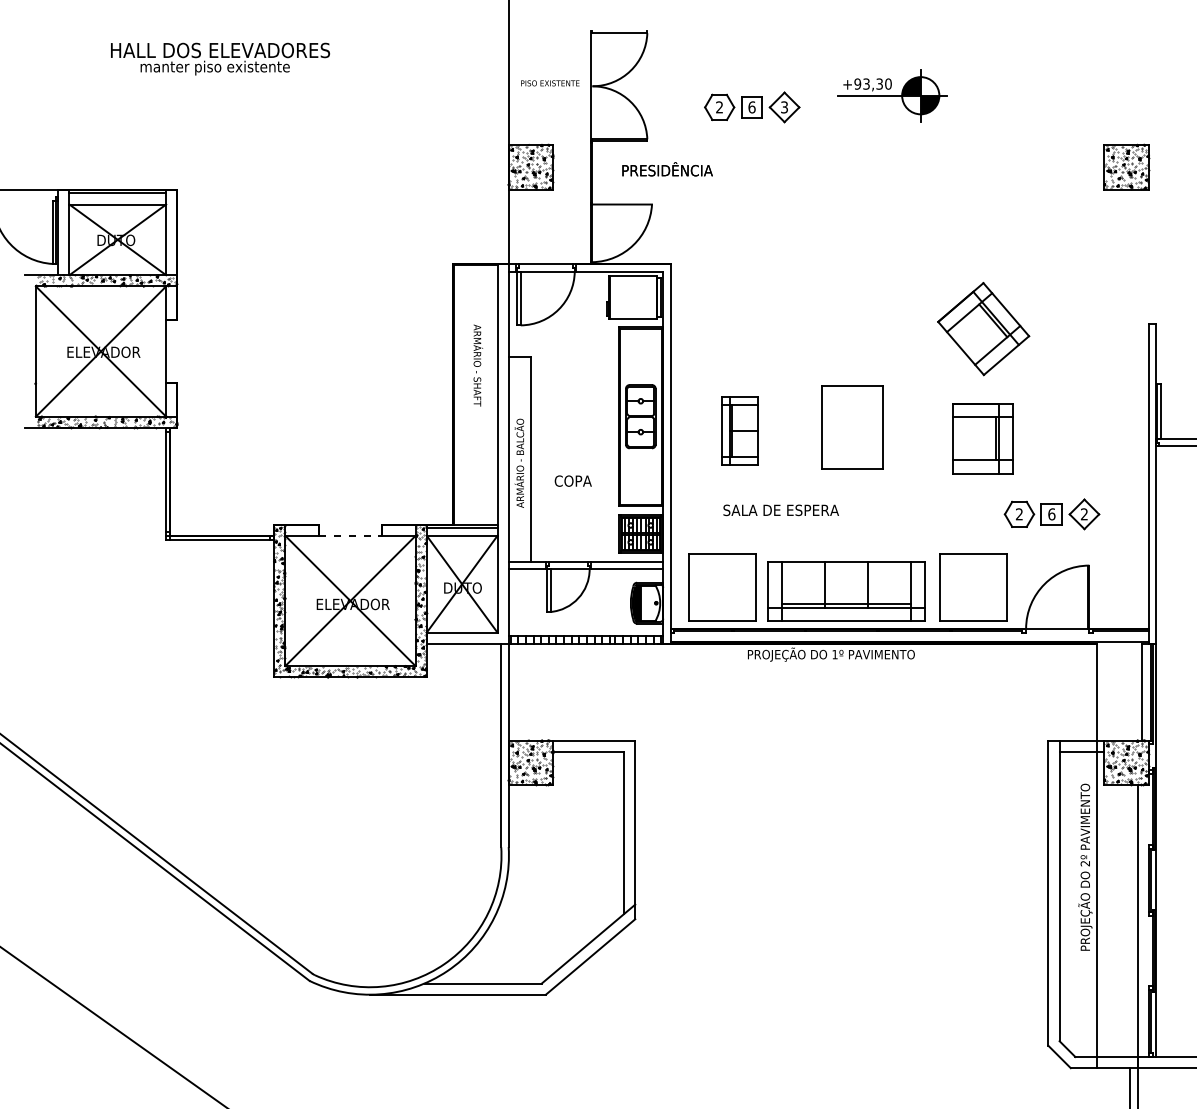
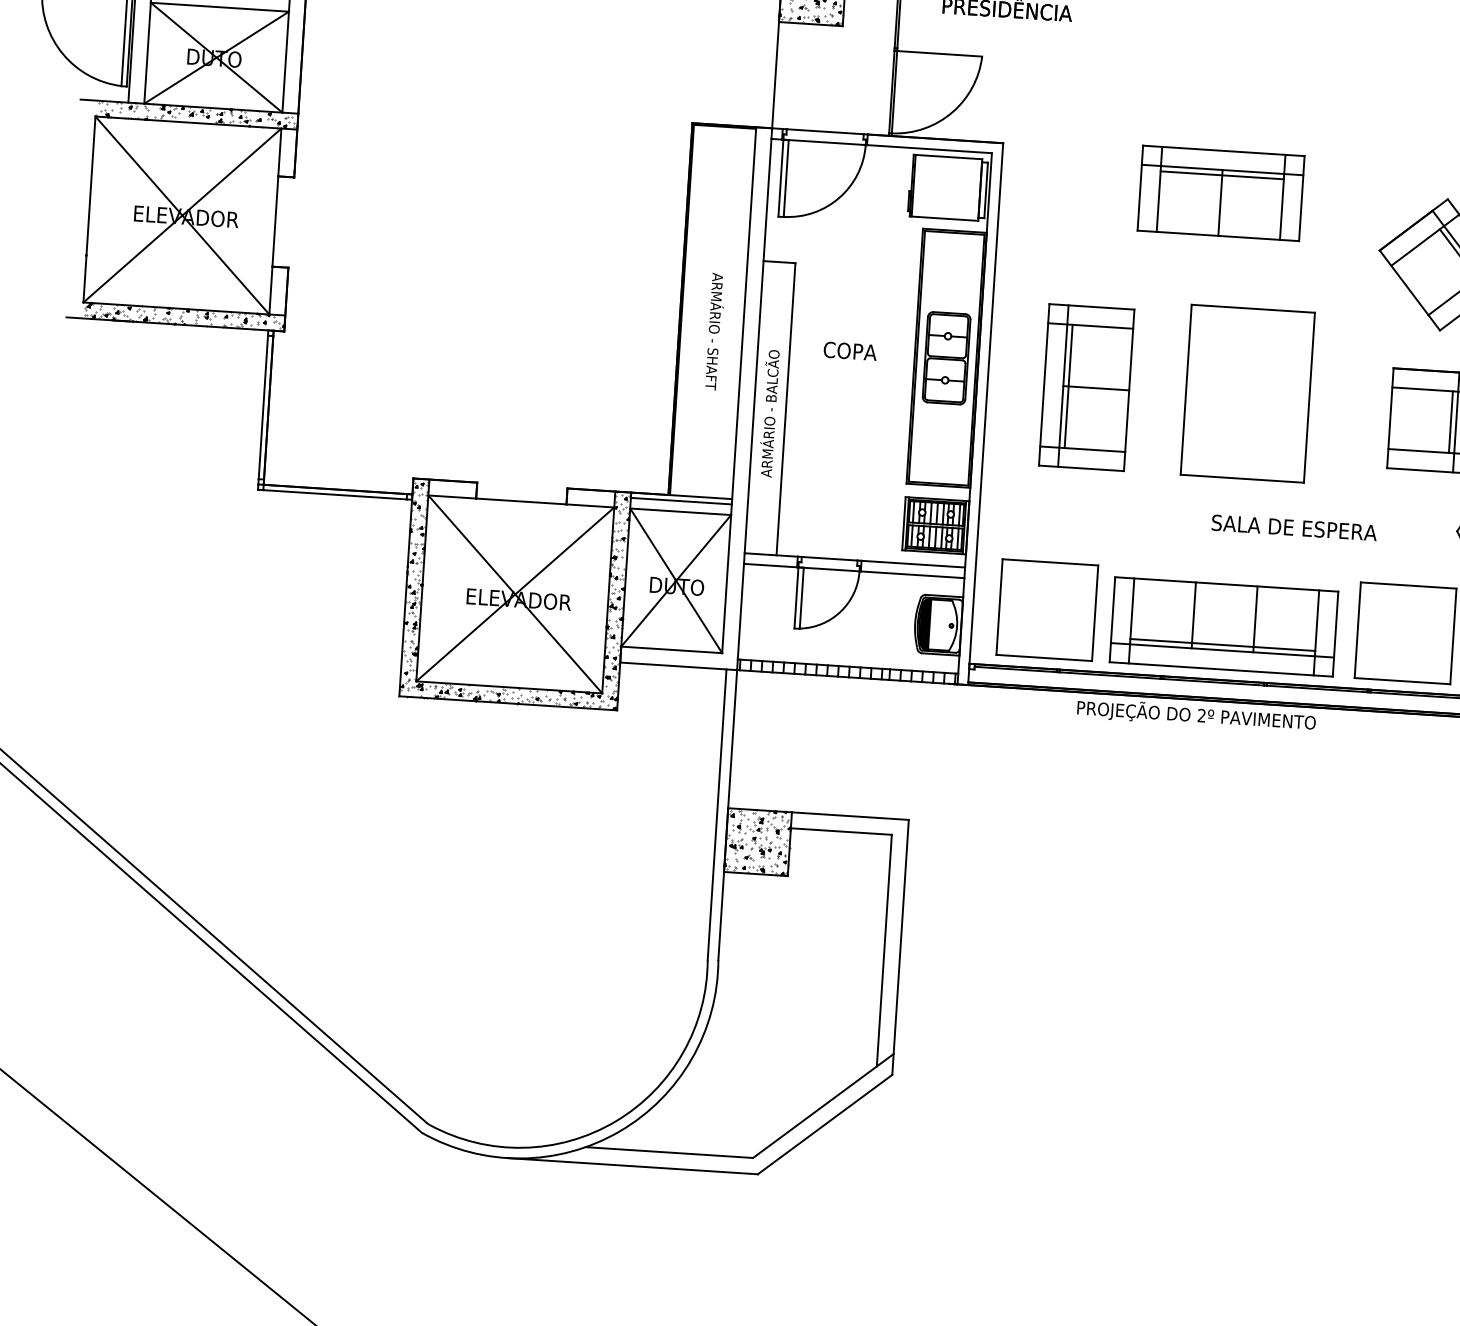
part: (824, 288) -> (1220, 192), added
text: (478, 365) -> (715, 331), moved
part: (852, 427) -> (1247, 393), size x1.43
part: (739, 430) -> (1086, 387), size x1.67
text: (572, 480) -> (849, 350), moved
text: (780, 510) -> (1293, 528), moved
line: (350, 535) -> (521, 501), dashed -> solid
text: (834, 654) -> (1201, 715), 1º -> 2º

